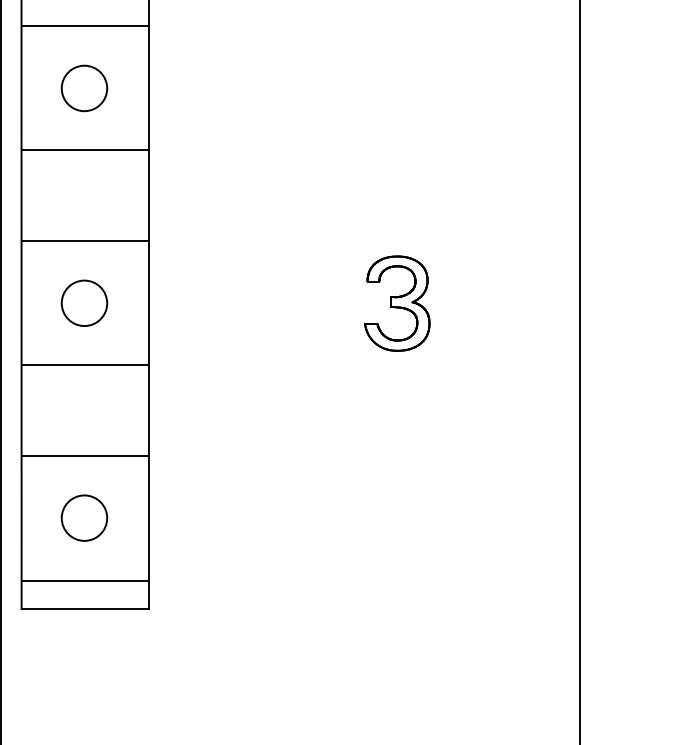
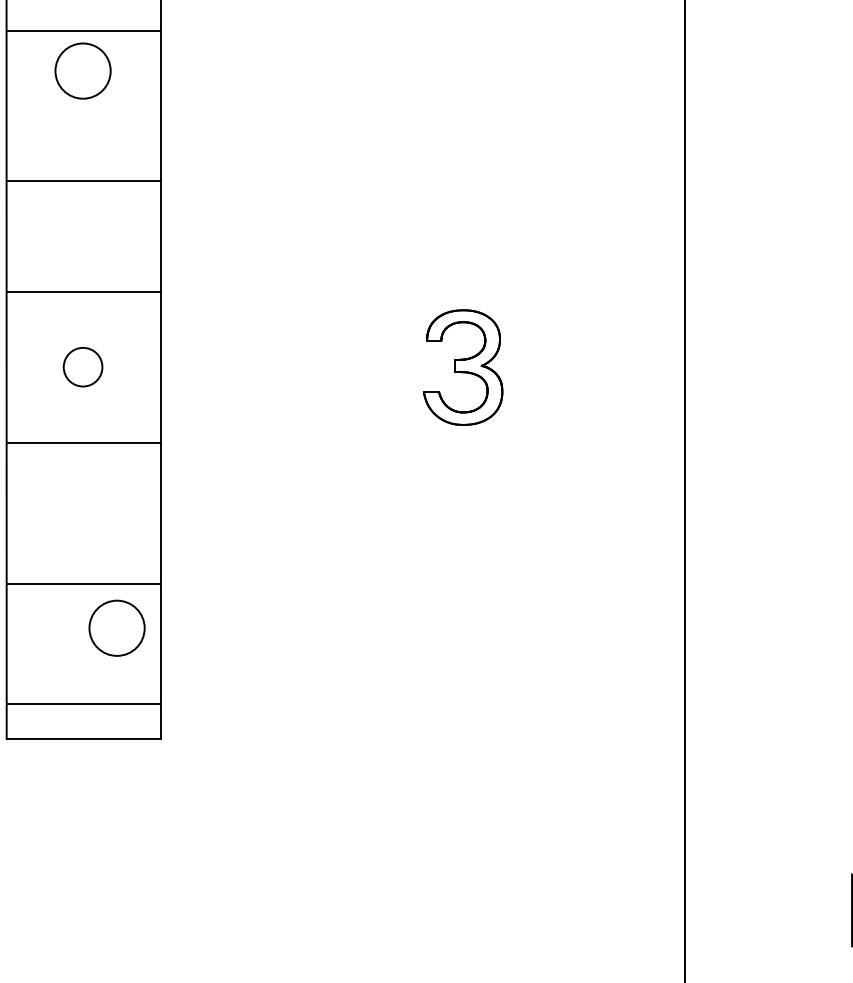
circle: (83, 87) -> (82, 70), moved
circle: (83, 302) -> (82, 366), size x0.7
line: (84, 455) -> (83, 583), moved
circle: (83, 517) -> (116, 627), moved

